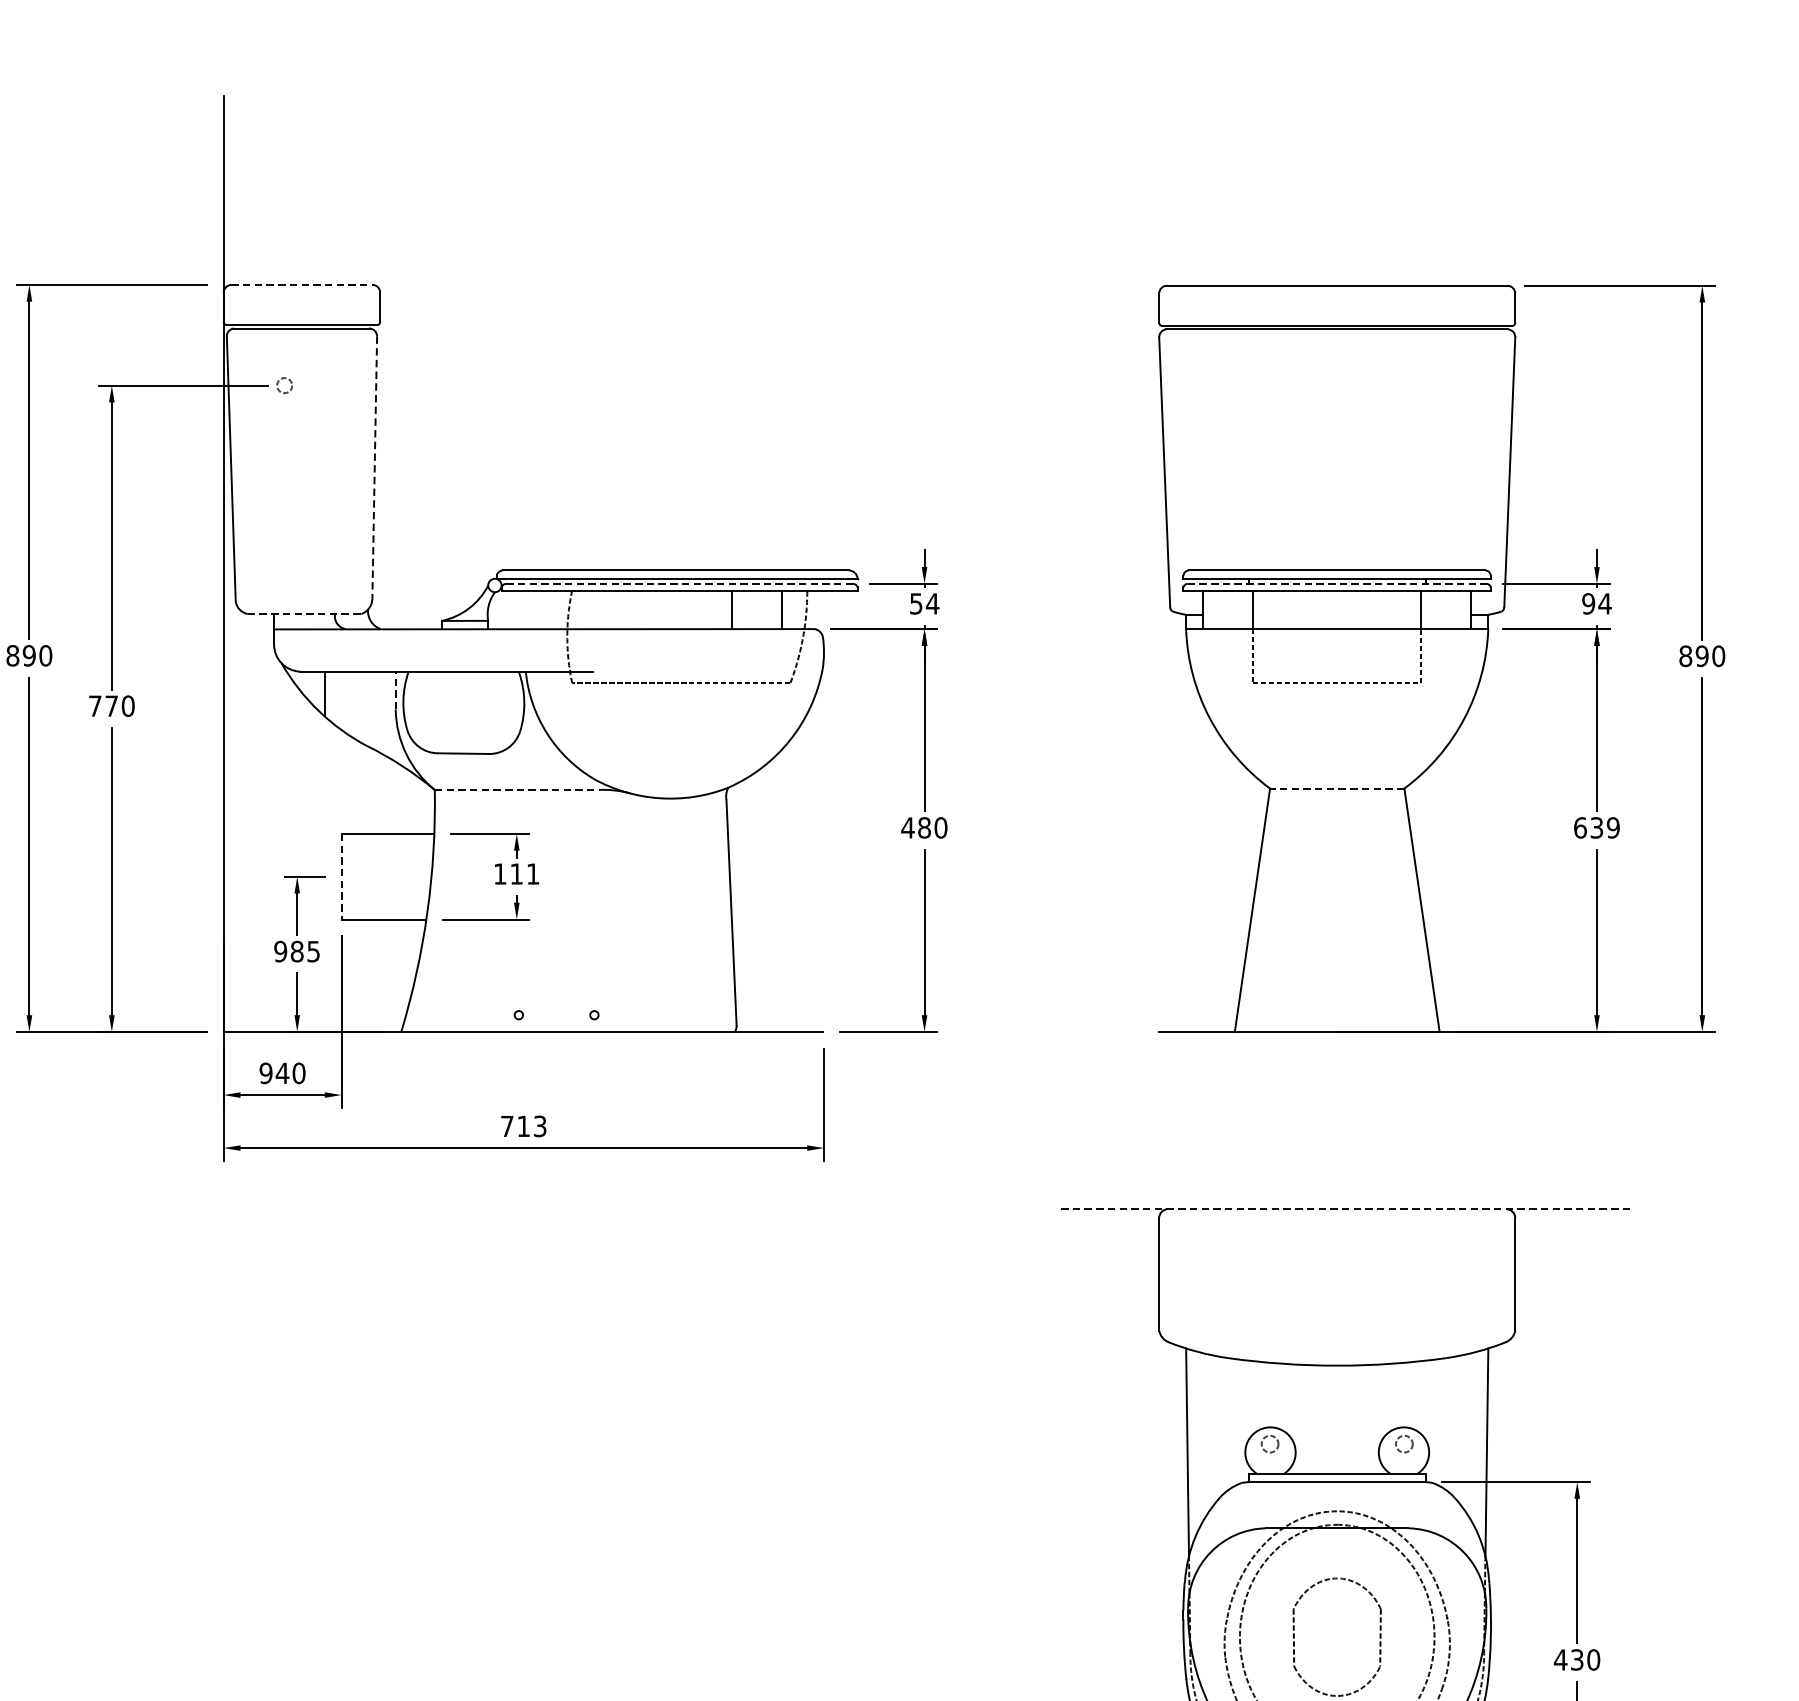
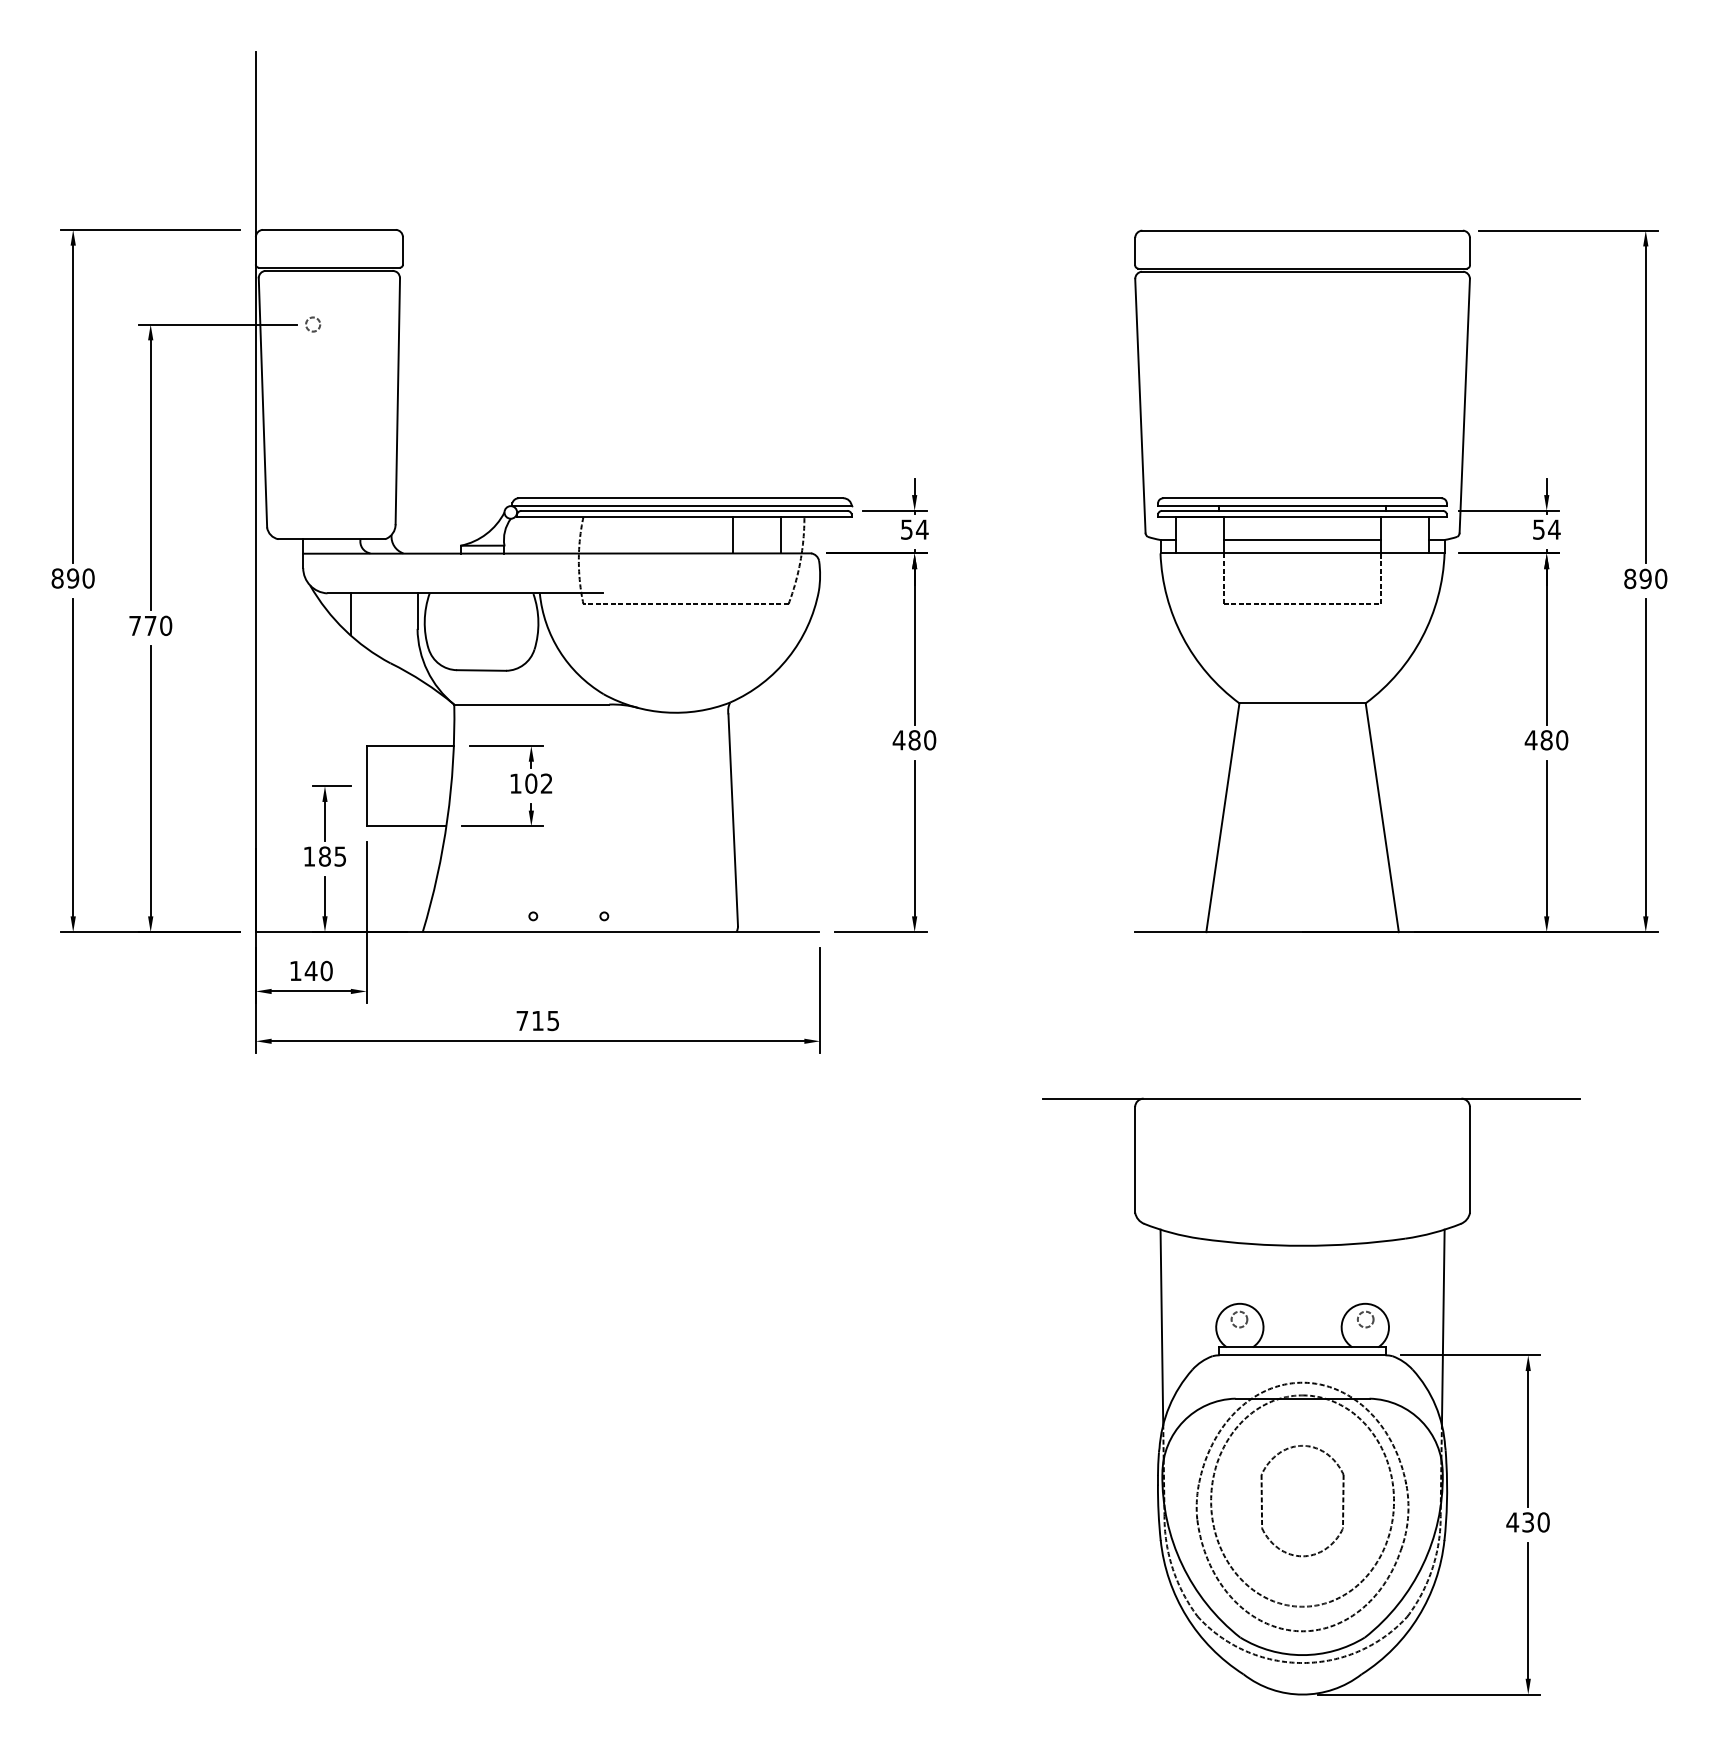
line: (302, 284) -> (329, 229), dashed -> solid
line: (374, 467) -> (397, 401), dashed -> solid
line: (678, 583) -> (683, 510), dashed -> solid
line: (1337, 583) -> (1302, 510), dashed -> solid
text: (1588, 603) -> (1538, 529), 94 -> 54
line: (305, 614) -> (332, 539), dashed -> solid
line: (1337, 614) -> (1302, 539), added
line: (395, 690) -> (417, 611), dashed -> solid
line: (1337, 788) -> (1302, 703), dashed -> solid
line: (518, 789) -> (532, 704), dashed -> solid
text: (1596, 828) -> (1546, 740), 639 -> 480
text: (524, 873) -> (538, 783), 111 -> 102
line: (341, 877) -> (366, 786), dashed -> solid
text: (280, 951) -> (309, 856), 985 -> 185
text: (265, 1072) -> (295, 970), 940 -> 140
text: (540, 1125) -> (553, 1020), 713 -> 715
line: (1346, 1208) -> (1311, 1098), dashed -> solid

